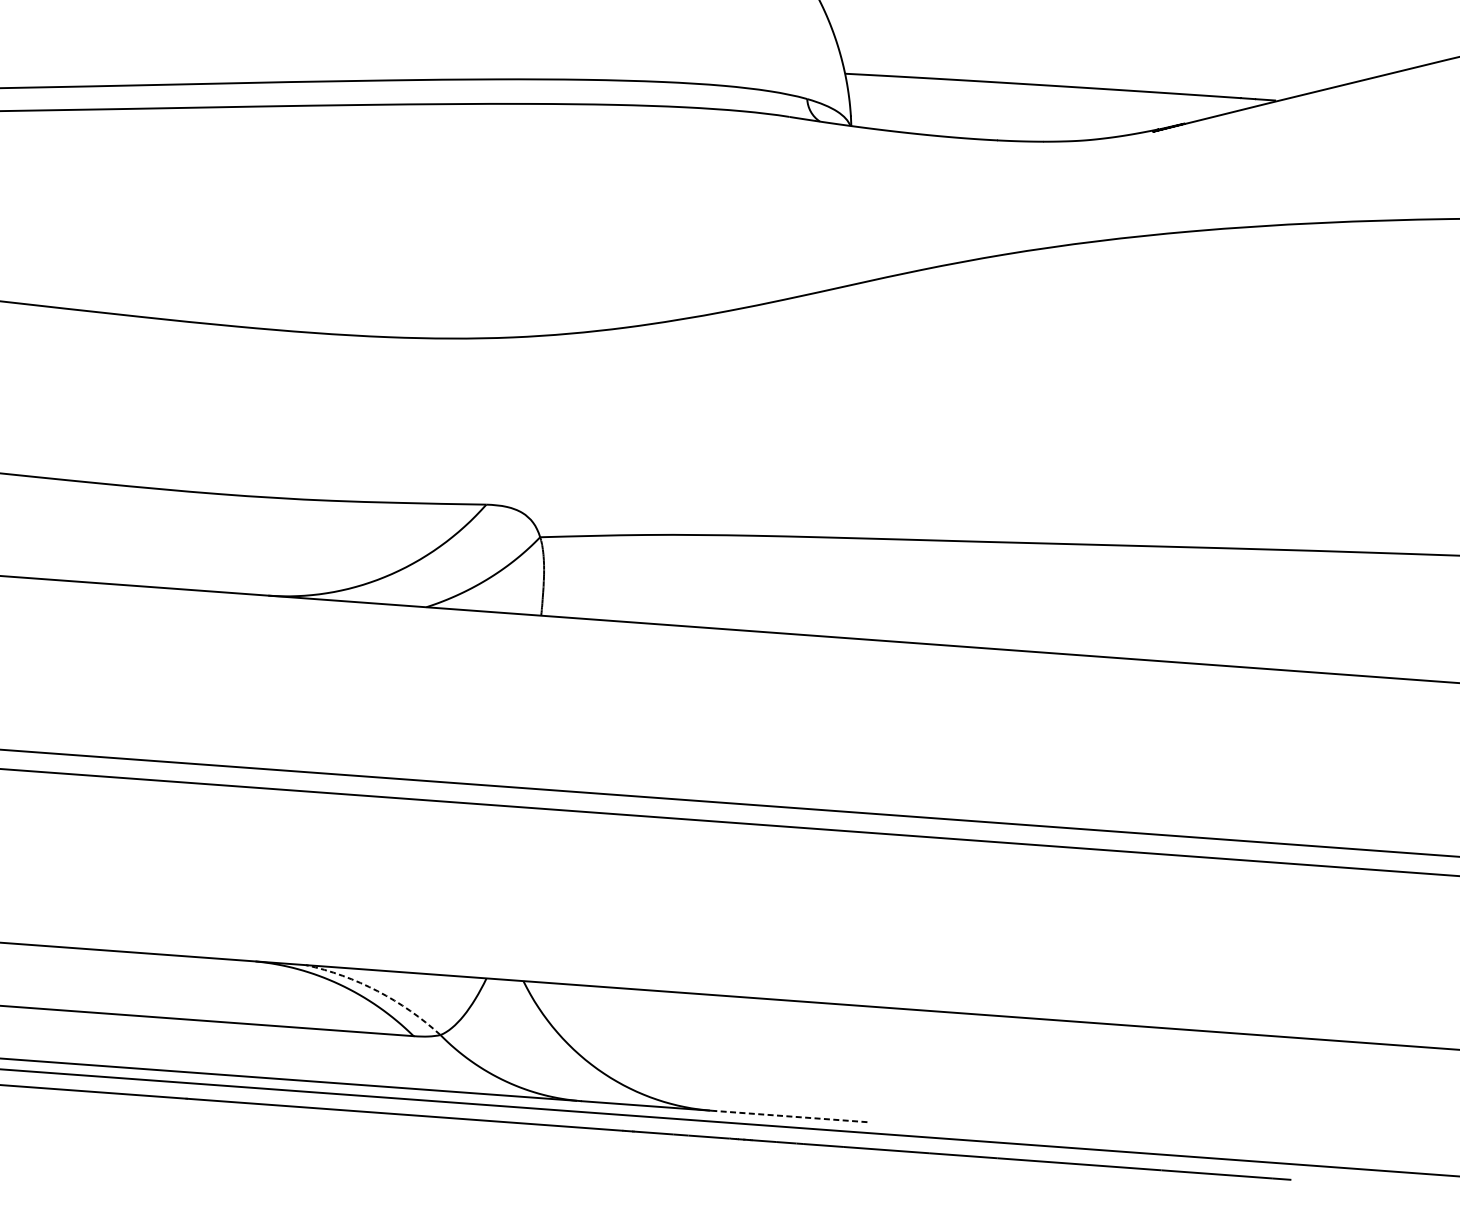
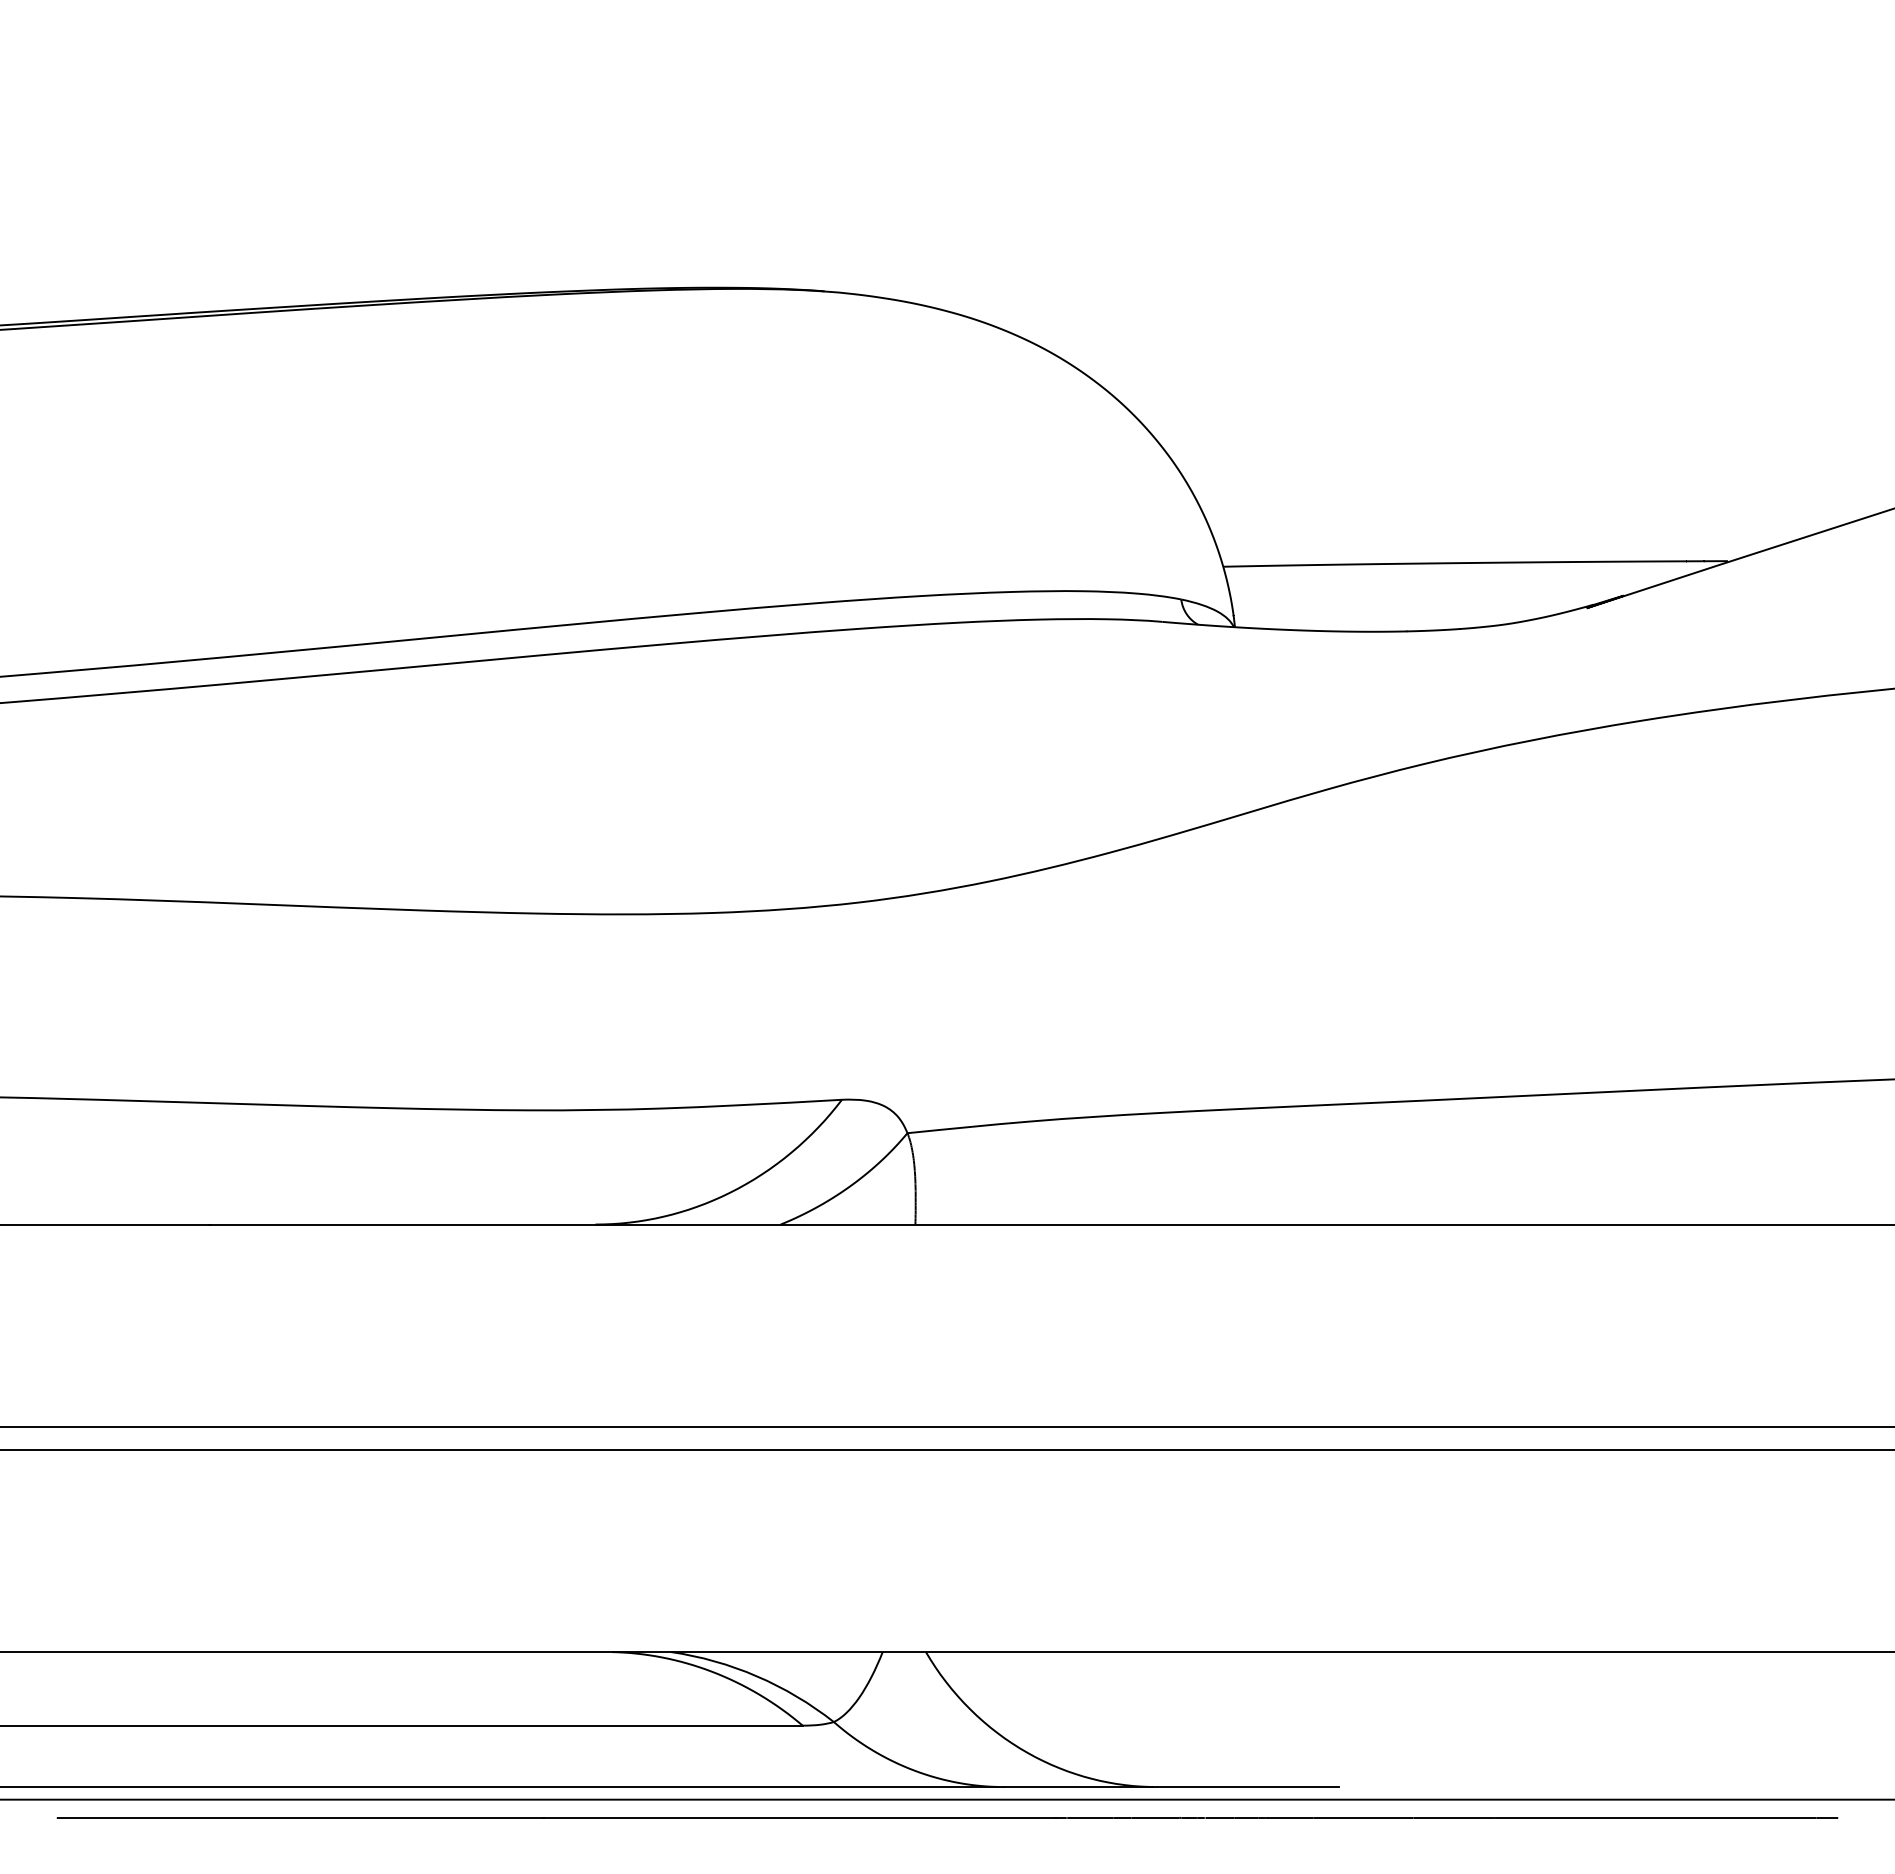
arc: (378, 991) -> (757, 1676), dashed -> solid
line: (789, 1116) -> (1247, 1787), dashed -> solid

